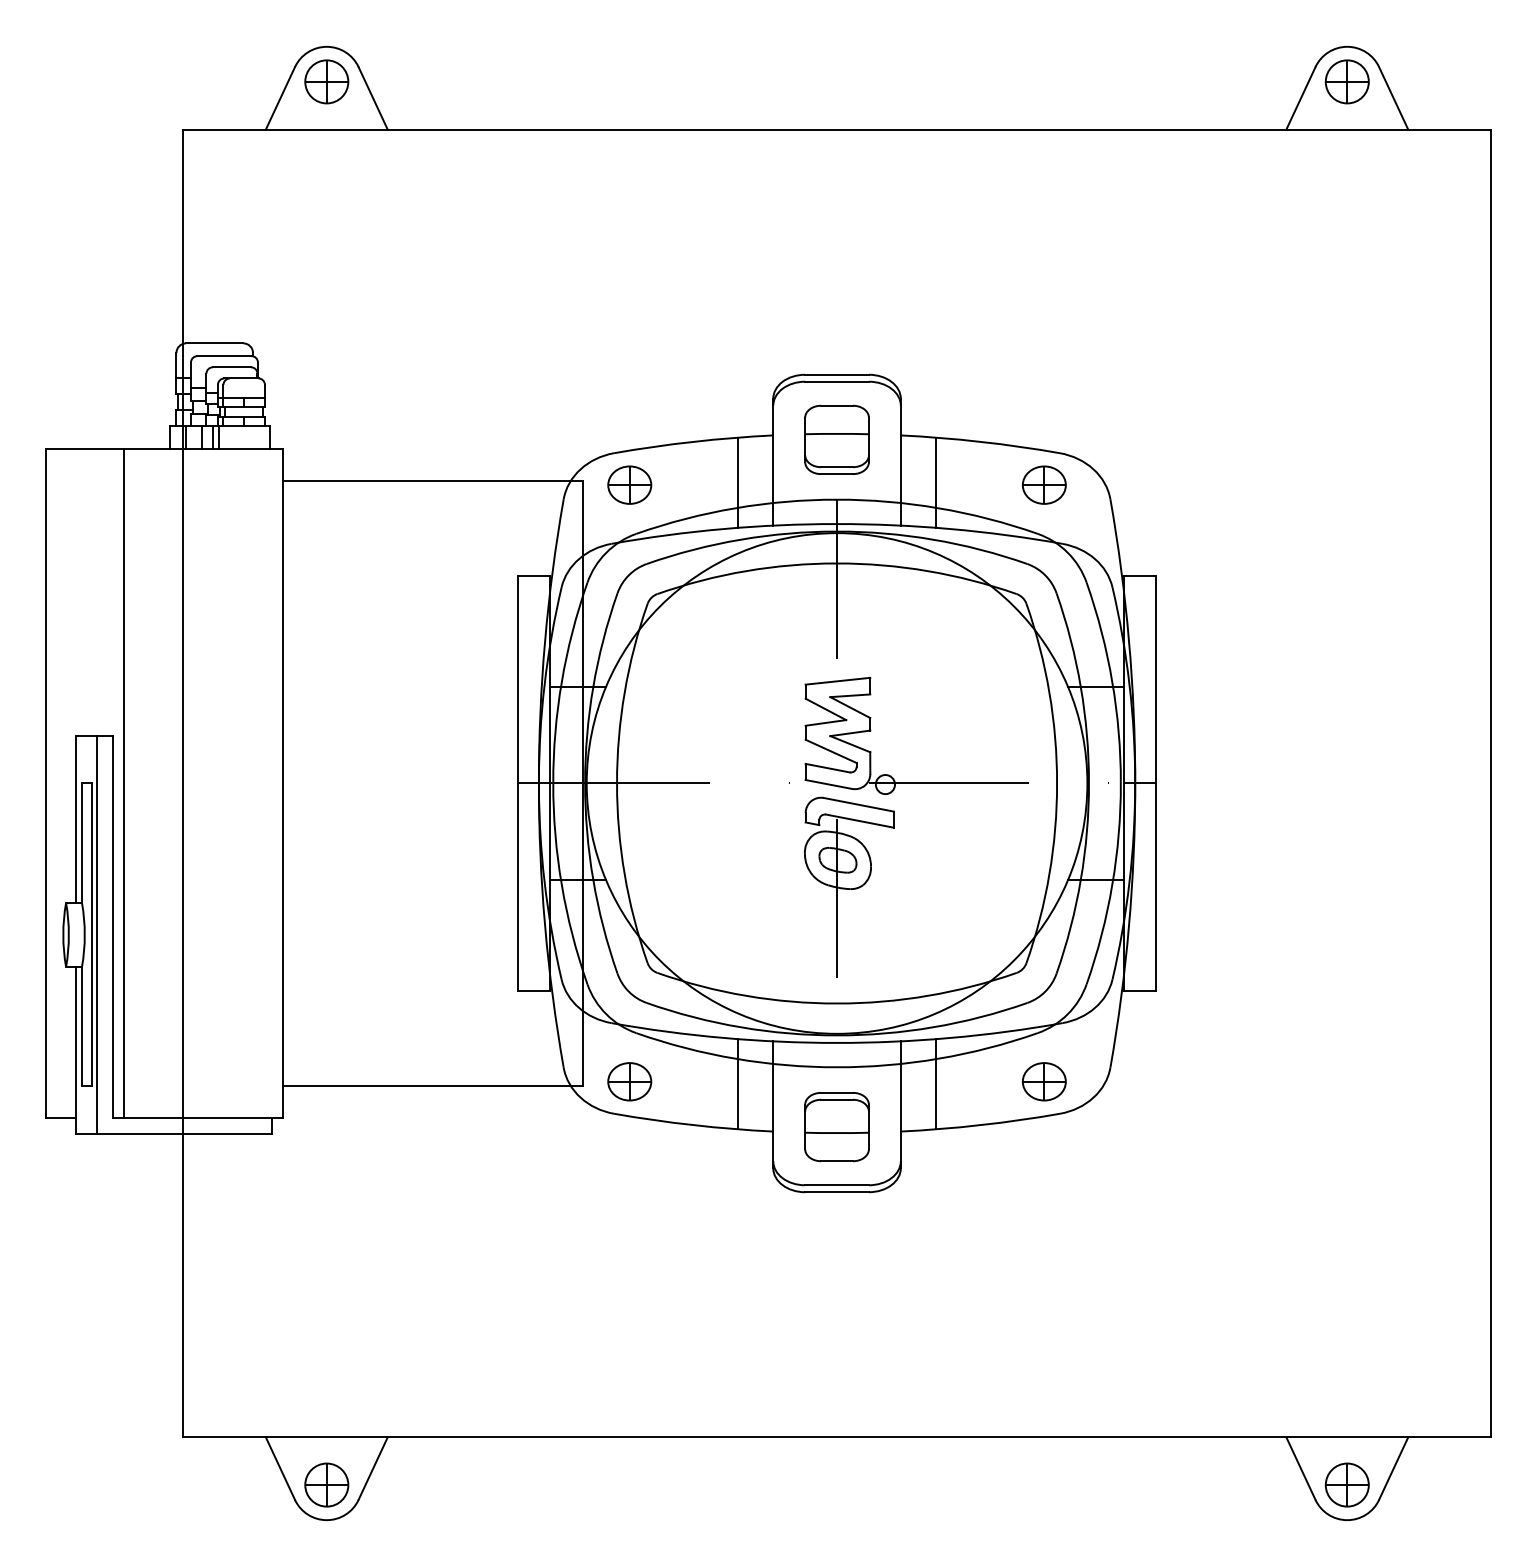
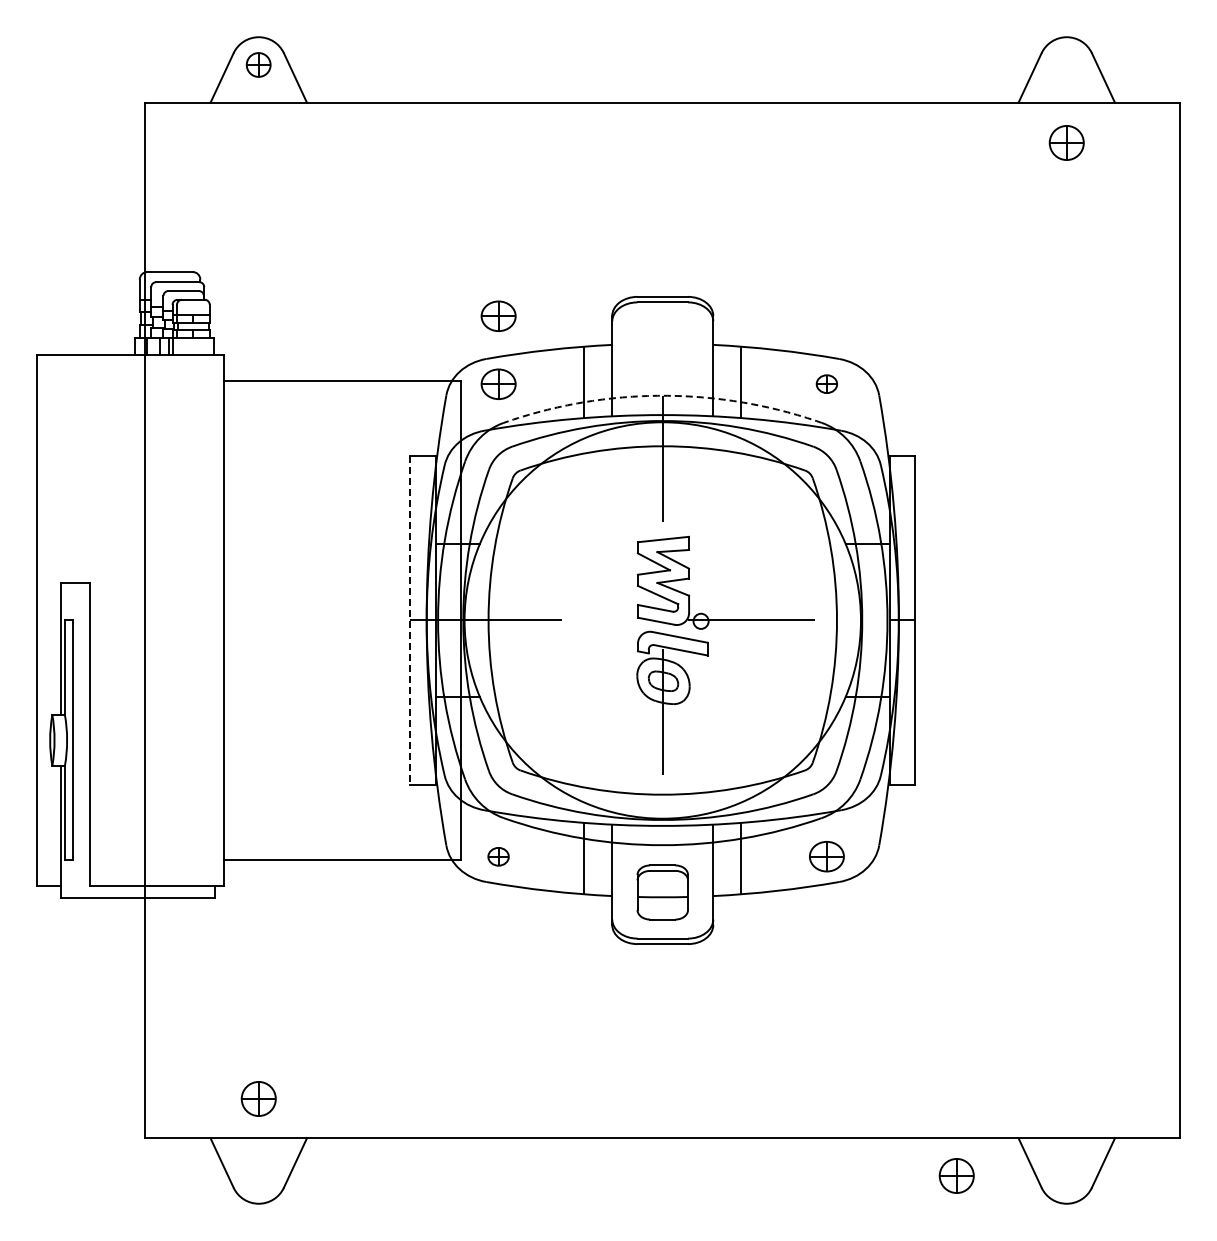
part: (326, 81) -> (258, 64), size x0.7
part: (1346, 81) -> (1066, 142), moved
part: (629, 398) -> (498, 315), added
part: (836, 439) -> (662, 348), removed
part: (1043, 484) -> (826, 383), size x0.6
arc: (836, 499) -> (662, 395), solid -> dashed
line: (124, 783) -> (98, 620), removed
line: (518, 783) -> (410, 620), solid -> dashed
line: (97, 935) -> (77, 740), removed
part: (629, 1081) -> (498, 856), size x0.6
part: (326, 1484) -> (258, 1098), moved
part: (1346, 1484) -> (956, 1175), moved

